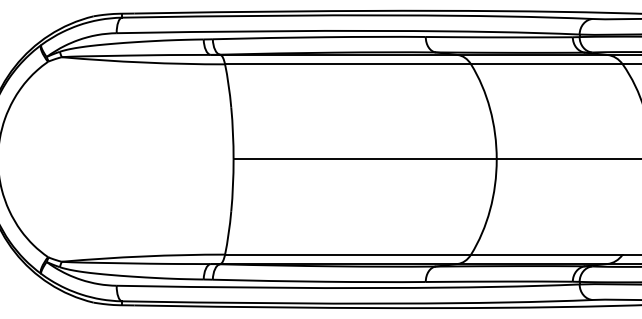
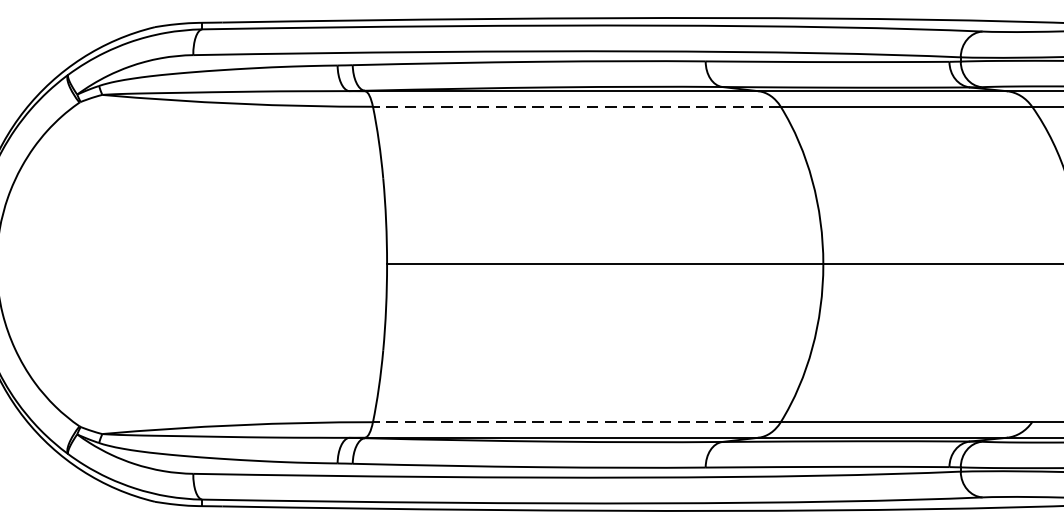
line: (347, 64) -> (575, 107), solid -> dashed
line: (347, 254) -> (575, 421), solid -> dashed

